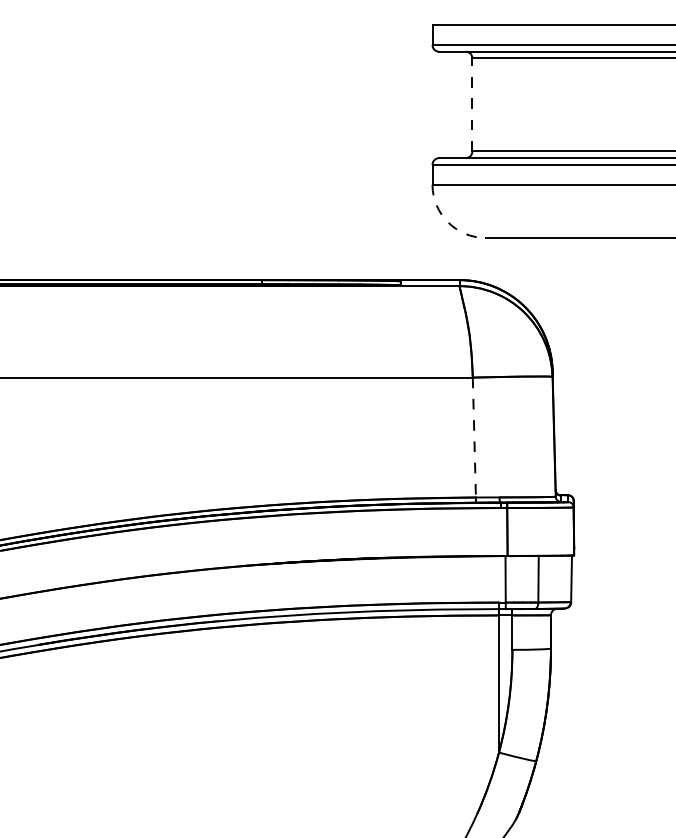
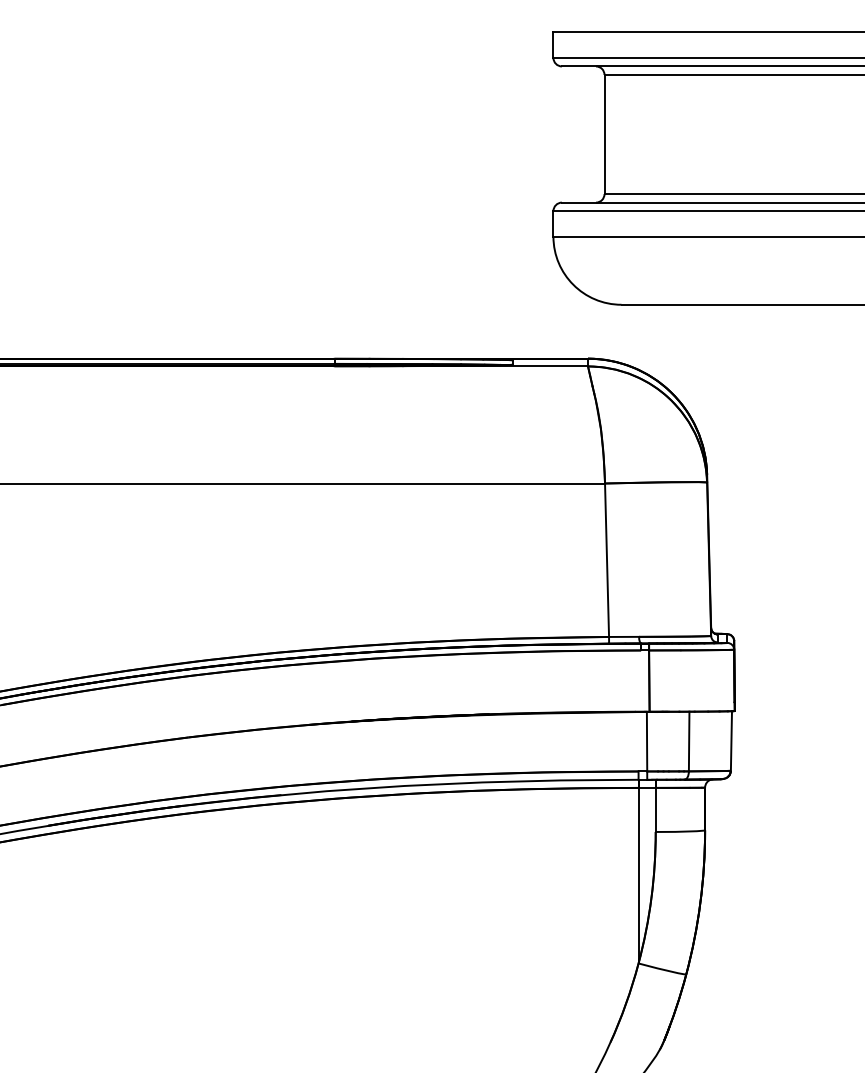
line: (472, 104) -> (604, 133), dashed -> solid
arc: (448, 222) -> (573, 284), dashed -> solid
line: (474, 437) -> (607, 560), dashed -> solid

